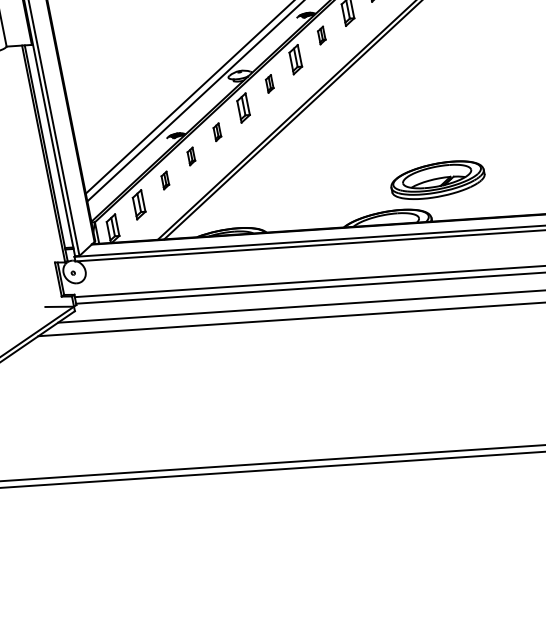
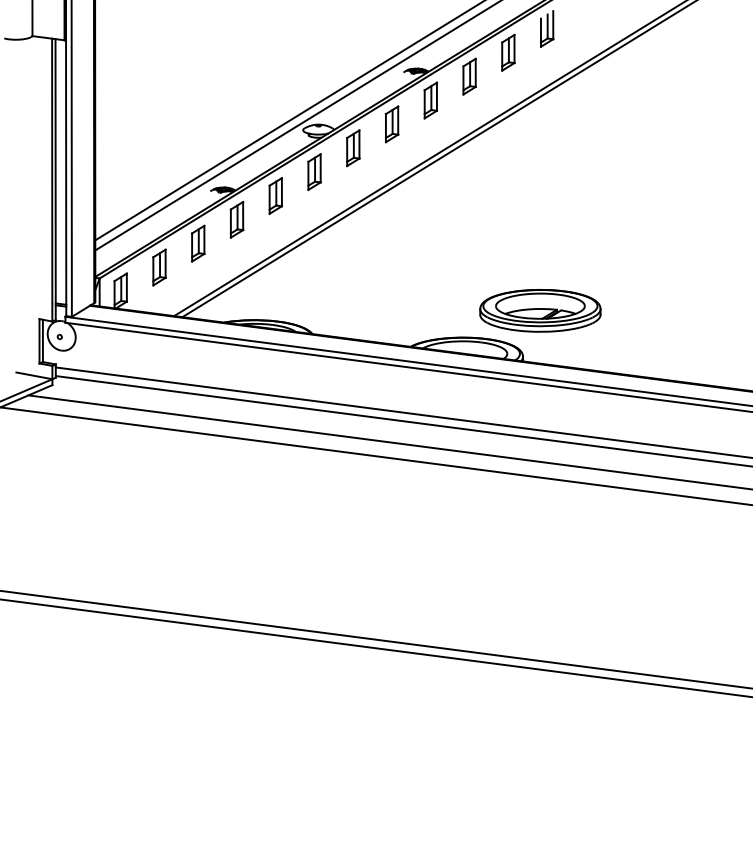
part: (321, 35) -> (430, 100), size x1.67
part: (269, 84) -> (353, 148), size x1.67
part: (217, 131) -> (275, 195), size x1.67
part: (190, 156) -> (236, 219), size x1.67
part: (165, 180) -> (198, 243), size x1.67

